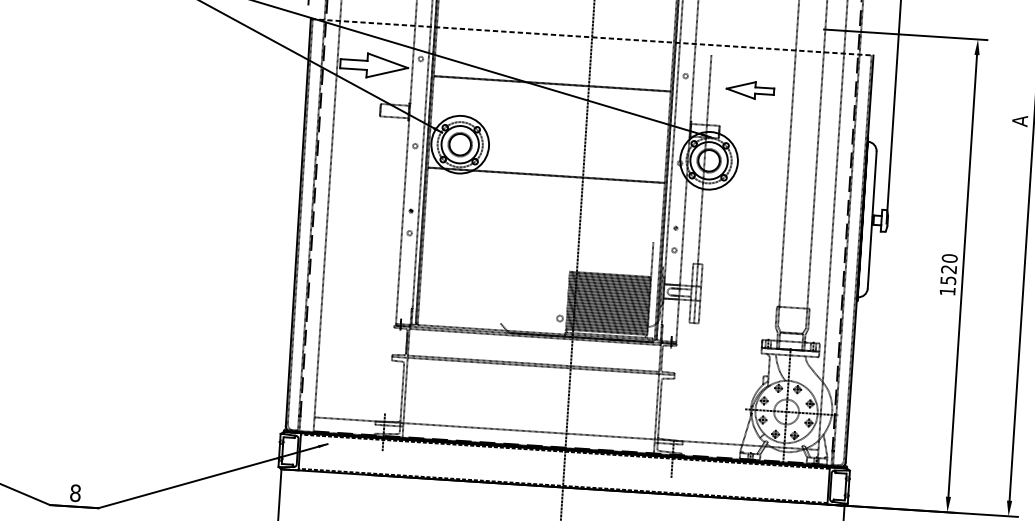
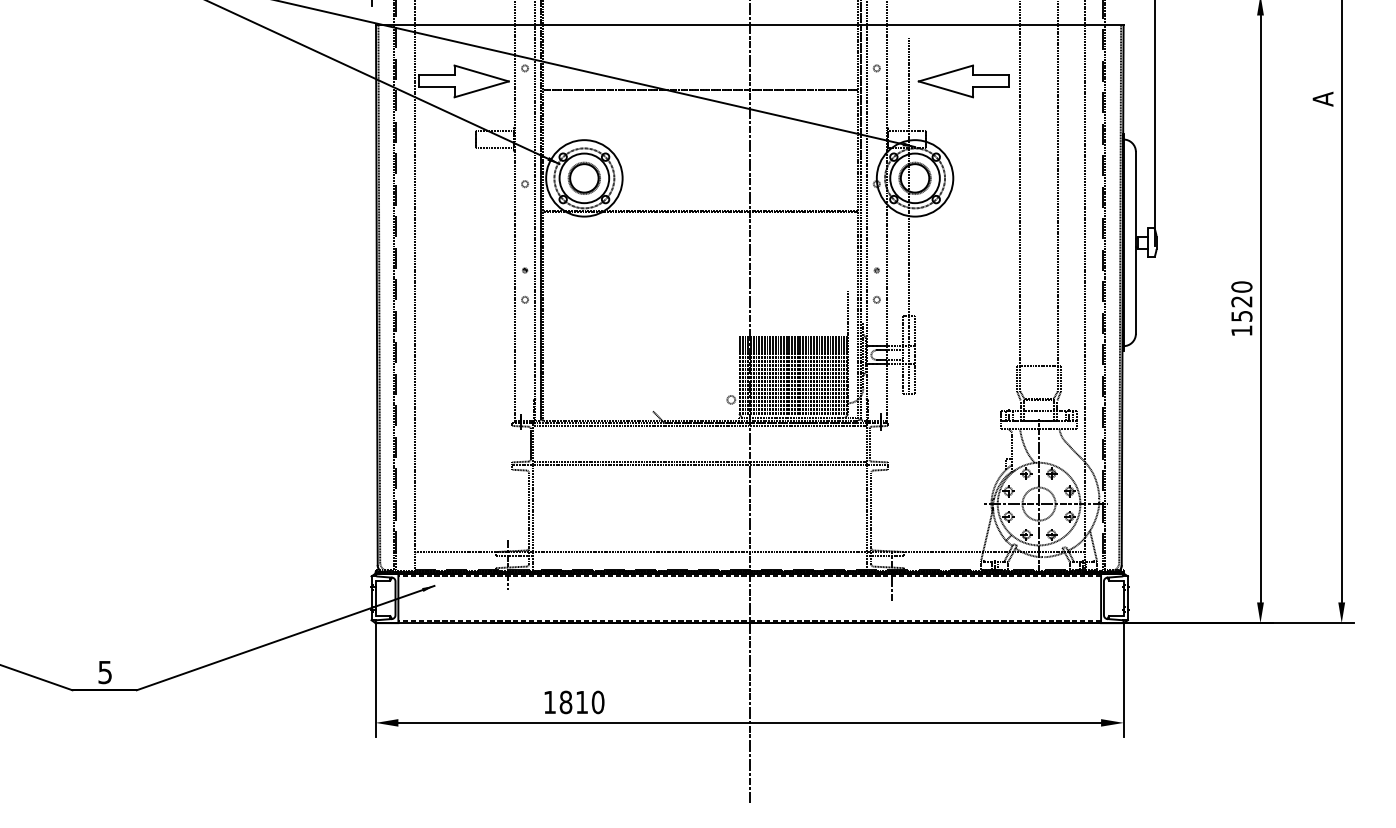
line: (591, 37) -> (749, 25), dashed -> solid
part: (750, 90) -> (963, 81), size x1.43
text: (75, 493) -> (105, 672), 8 -> 5

